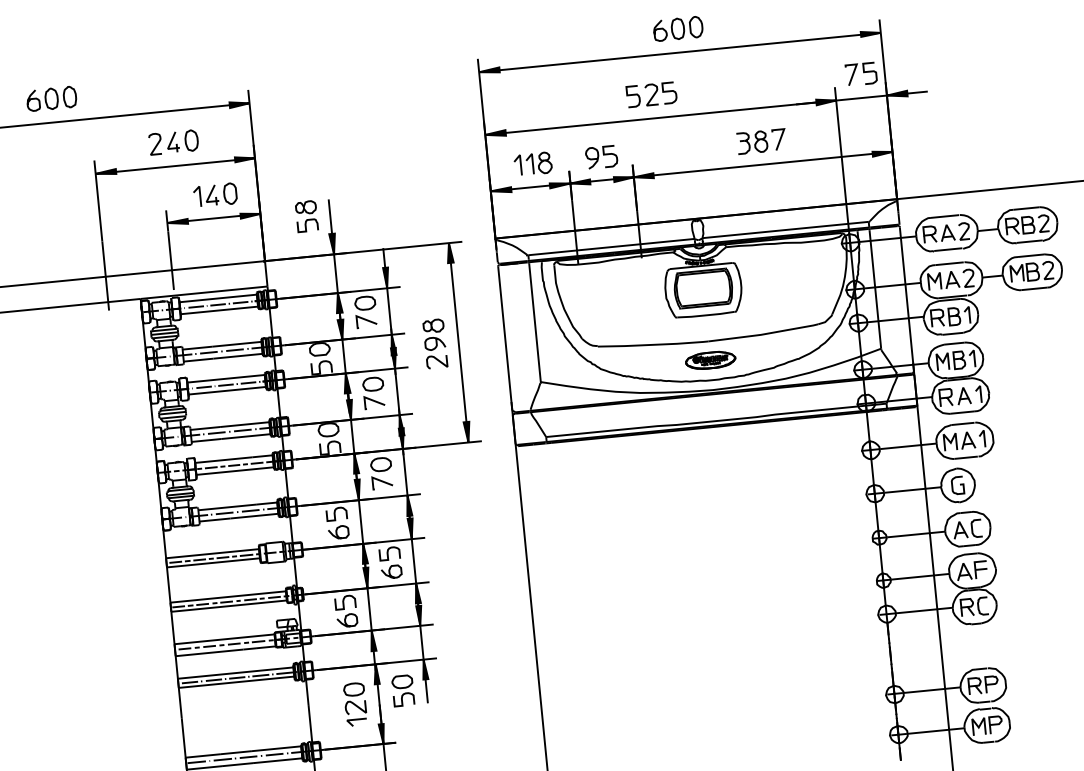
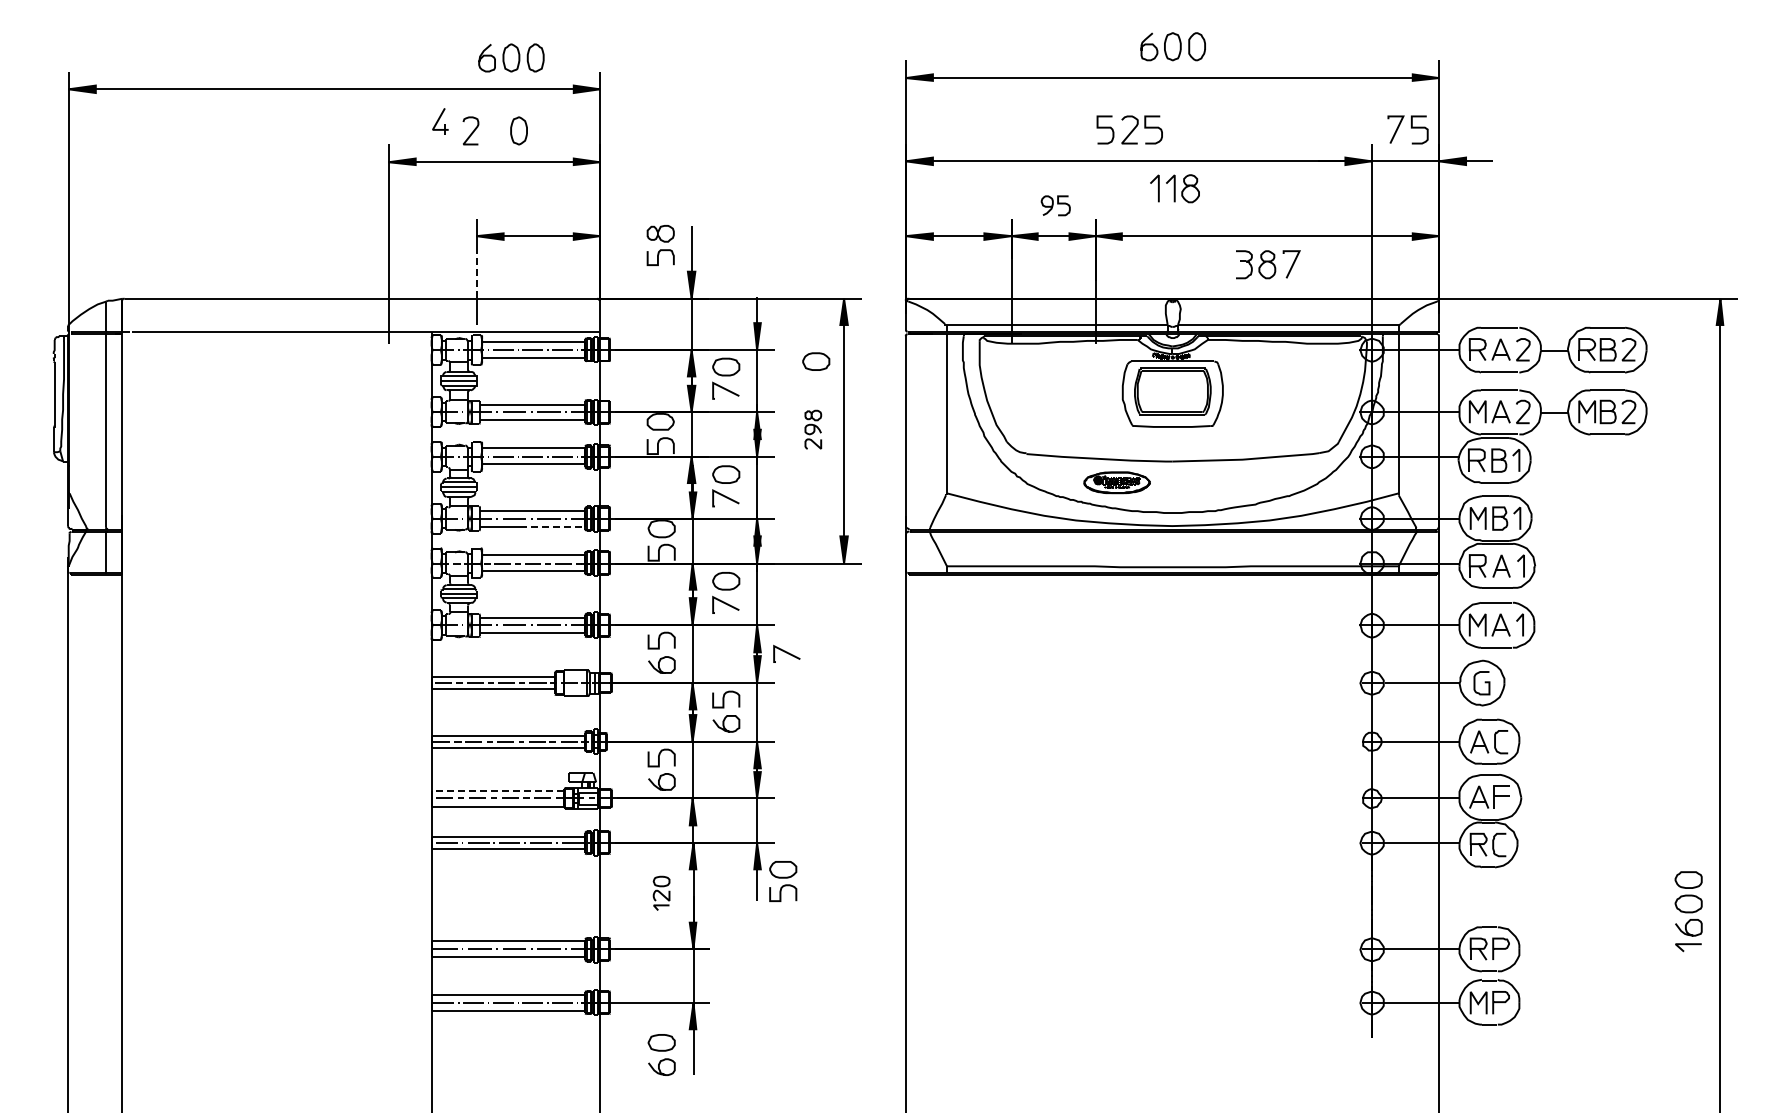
part: (51, 98) -> (511, 57), moved
part: (761, 141) -> (1268, 264), moved
part: (173, 142) -> (440, 121), moved
part: (601, 157) -> (1055, 205), size x0.7
part: (532, 163) -> (1174, 188), moved
part: (214, 195) -> (542, 205), removed
line: (170, 251) -> (476, 273), solid -> dashed
part: (432, 292) -> (816, 361), added
part: (435, 343) -> (813, 429), size x0.6
part: (710, 360) -> (1116, 482), moved
line: (246, 436) -> (552, 527), solid -> dashed
line: (431, 514) -> (786, 653), added
line: (224, 639) -> (497, 790), solid -> dashed
part: (403, 690) -> (783, 881), moved
part: (355, 704) -> (661, 893), size x0.6

